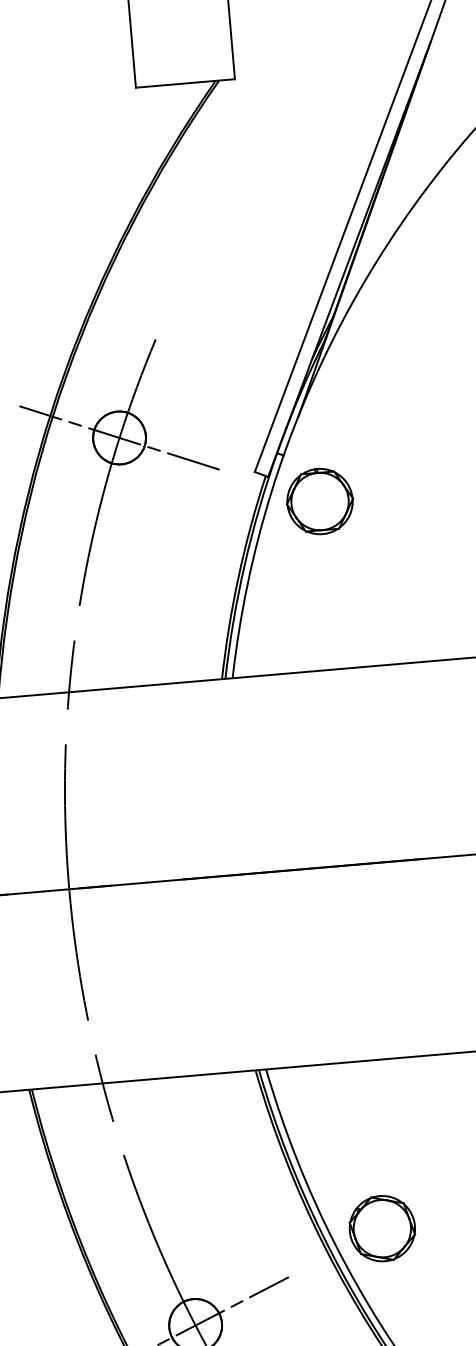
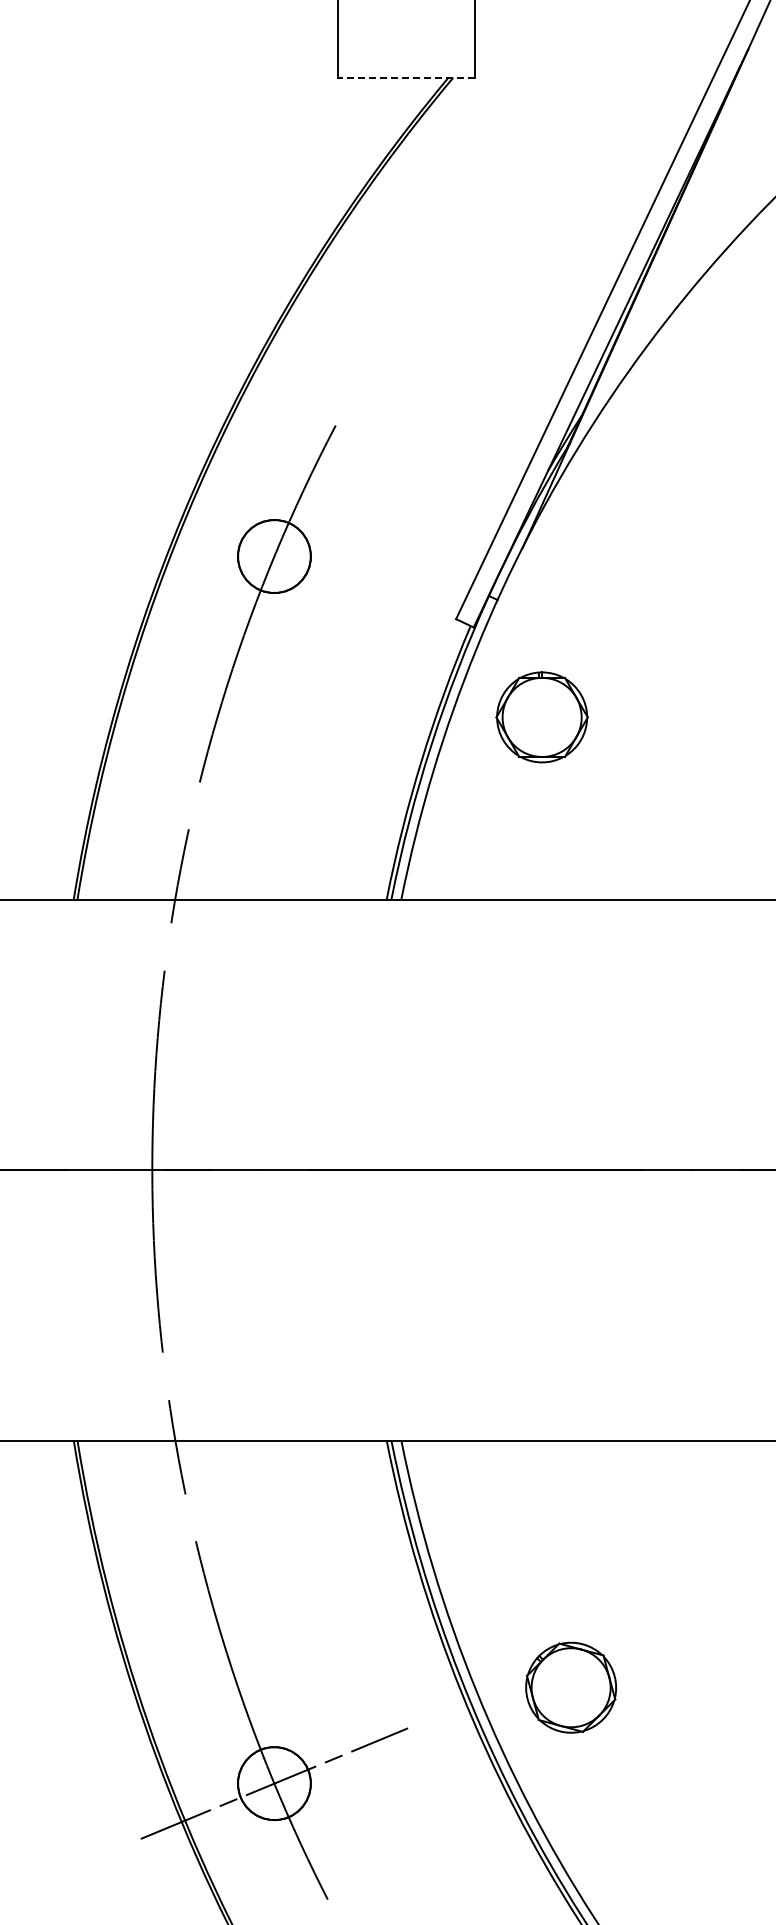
line: (185, 83) -> (406, 77), solid -> dashed
line: (119, 437) -> (274, 556), removed
part: (319, 501) -> (541, 717), moved
part: (381, 1228) -> (570, 1687), moved

